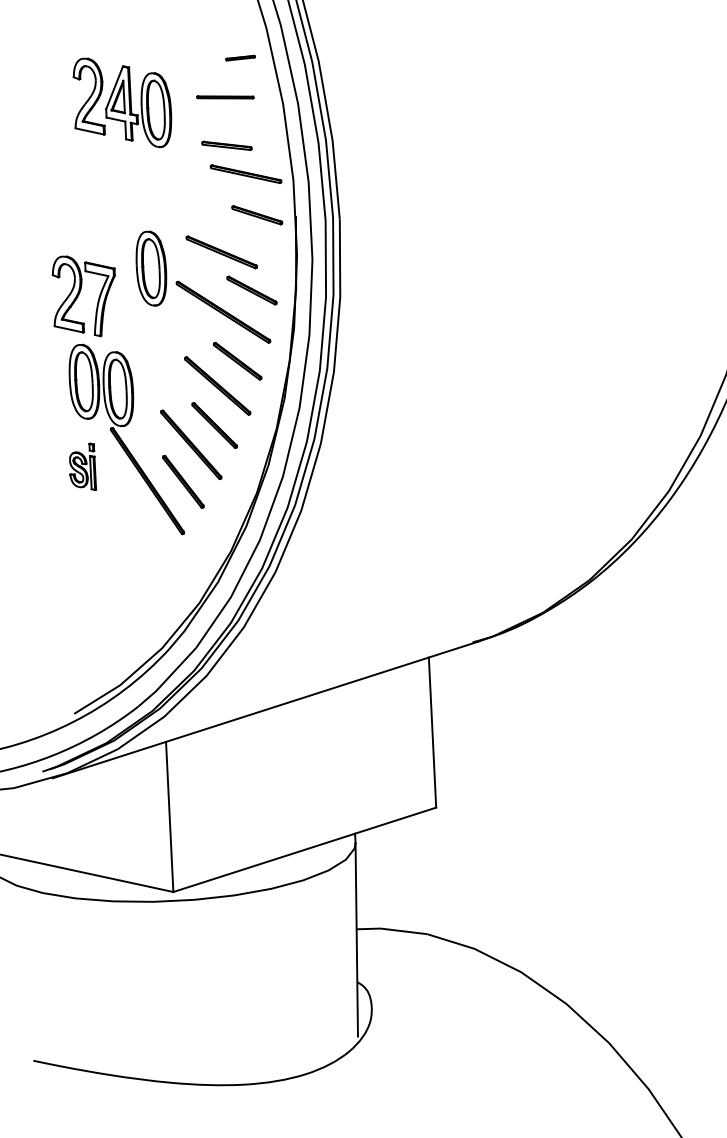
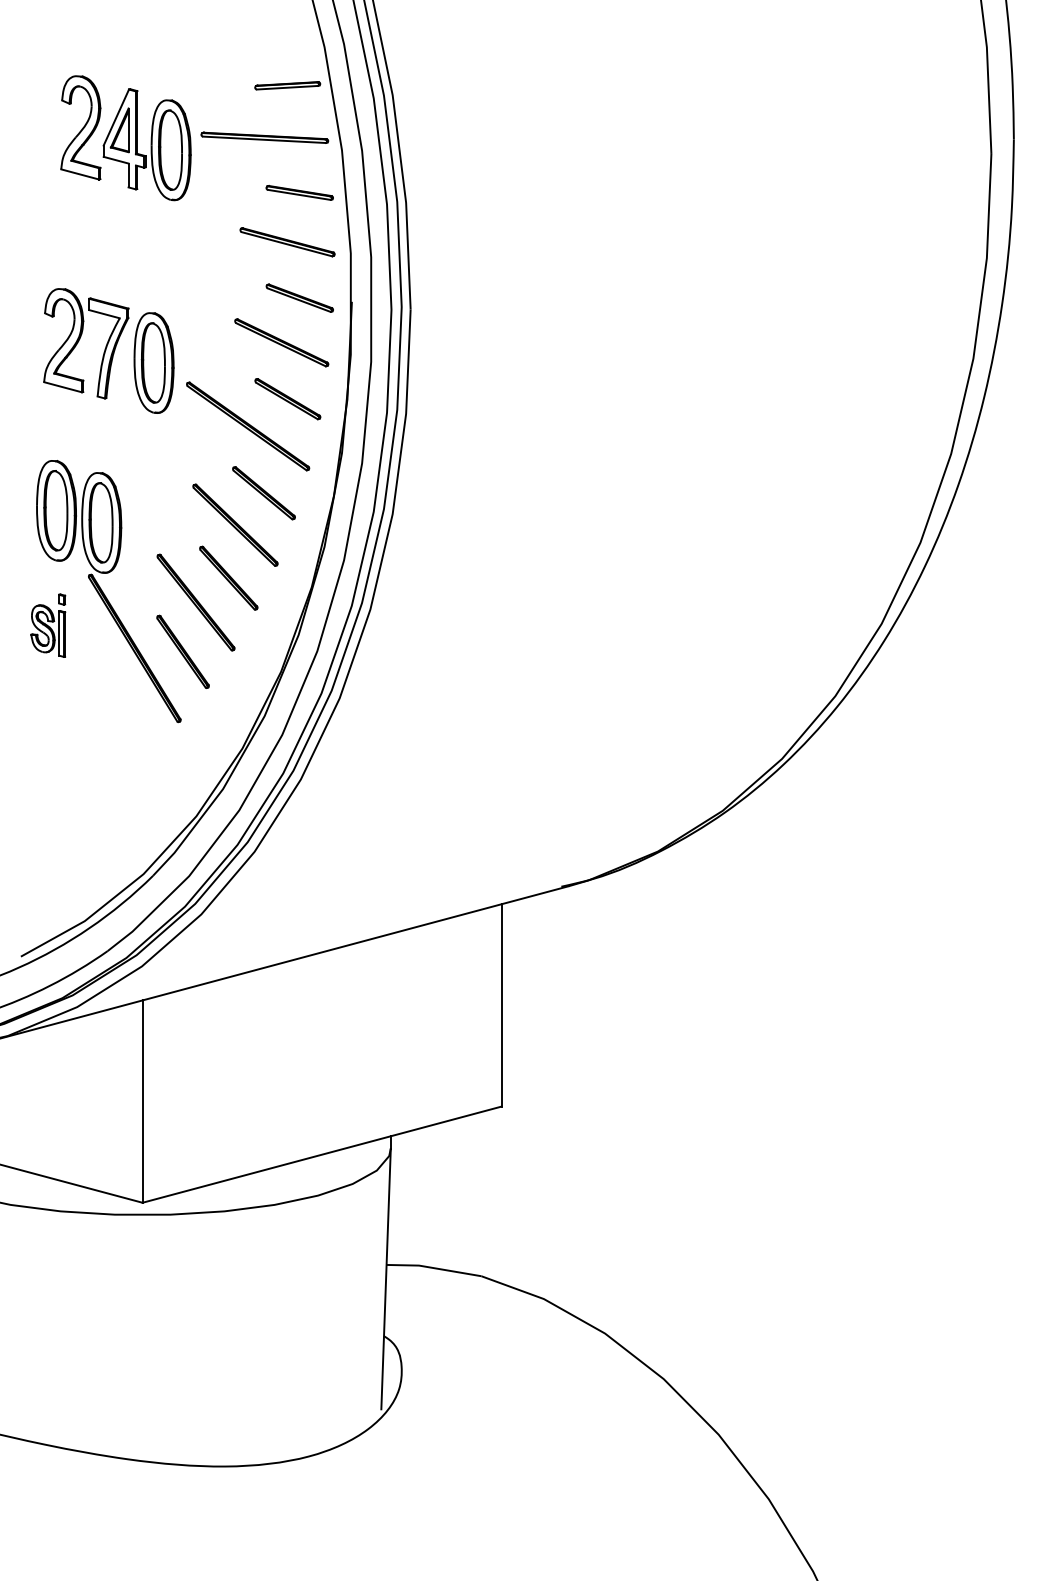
part: (240, 57) -> (287, 85), size x1.67
part: (225, 97) -> (264, 137), size x1.67
part: (226, 145) -> (299, 192), moved
part: (221, 252) -> (281, 342), moved
part: (80, 293) -> (80, 339), moved

